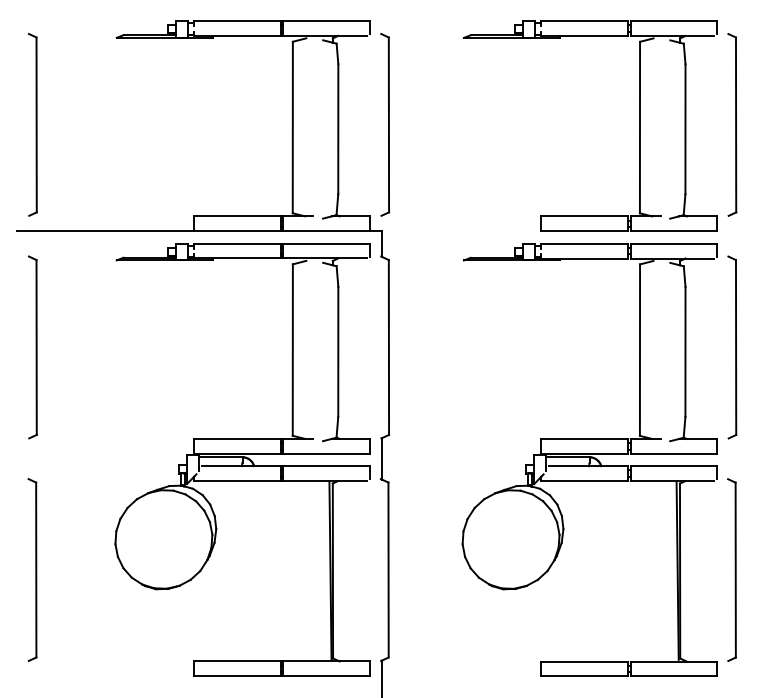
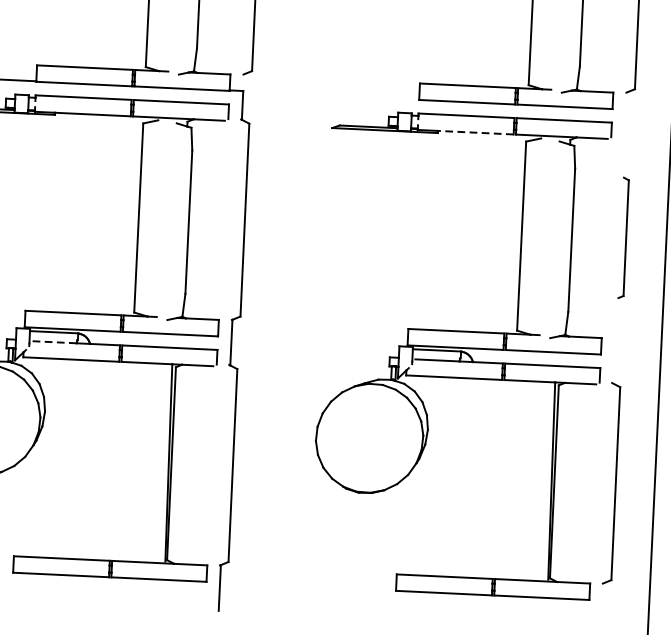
line: (593, 258) -> (475, 132), solid -> dashed
part: (732, 347) -> (623, 238), size x0.6
line: (221, 466) -> (54, 342), solid -> dashed

